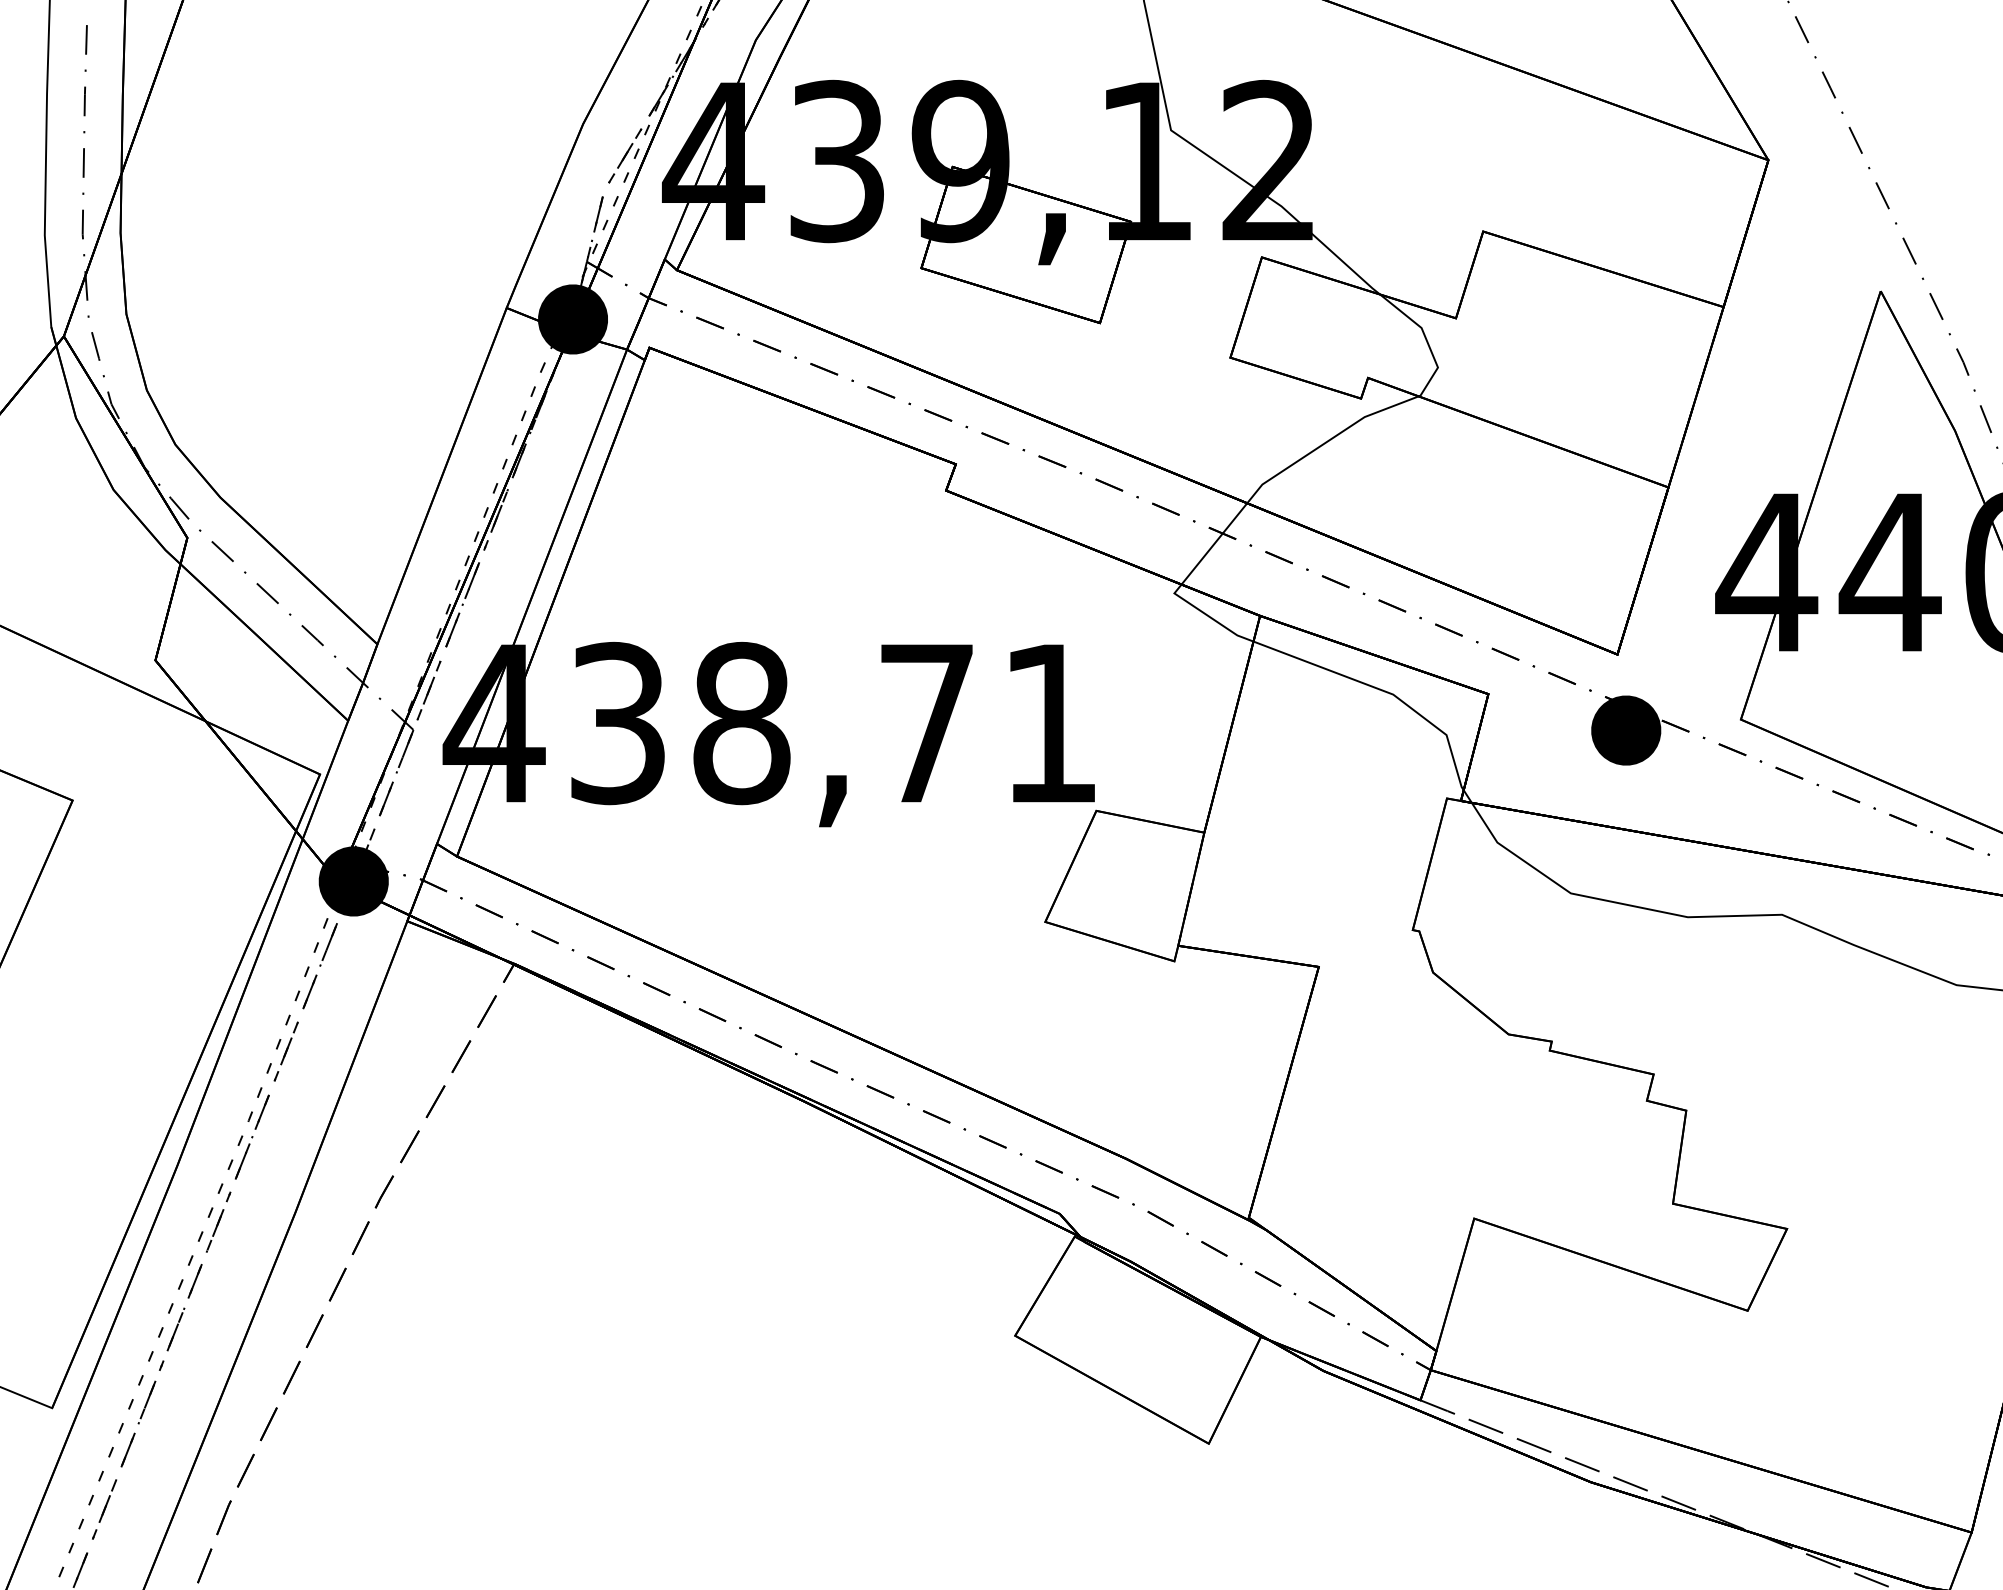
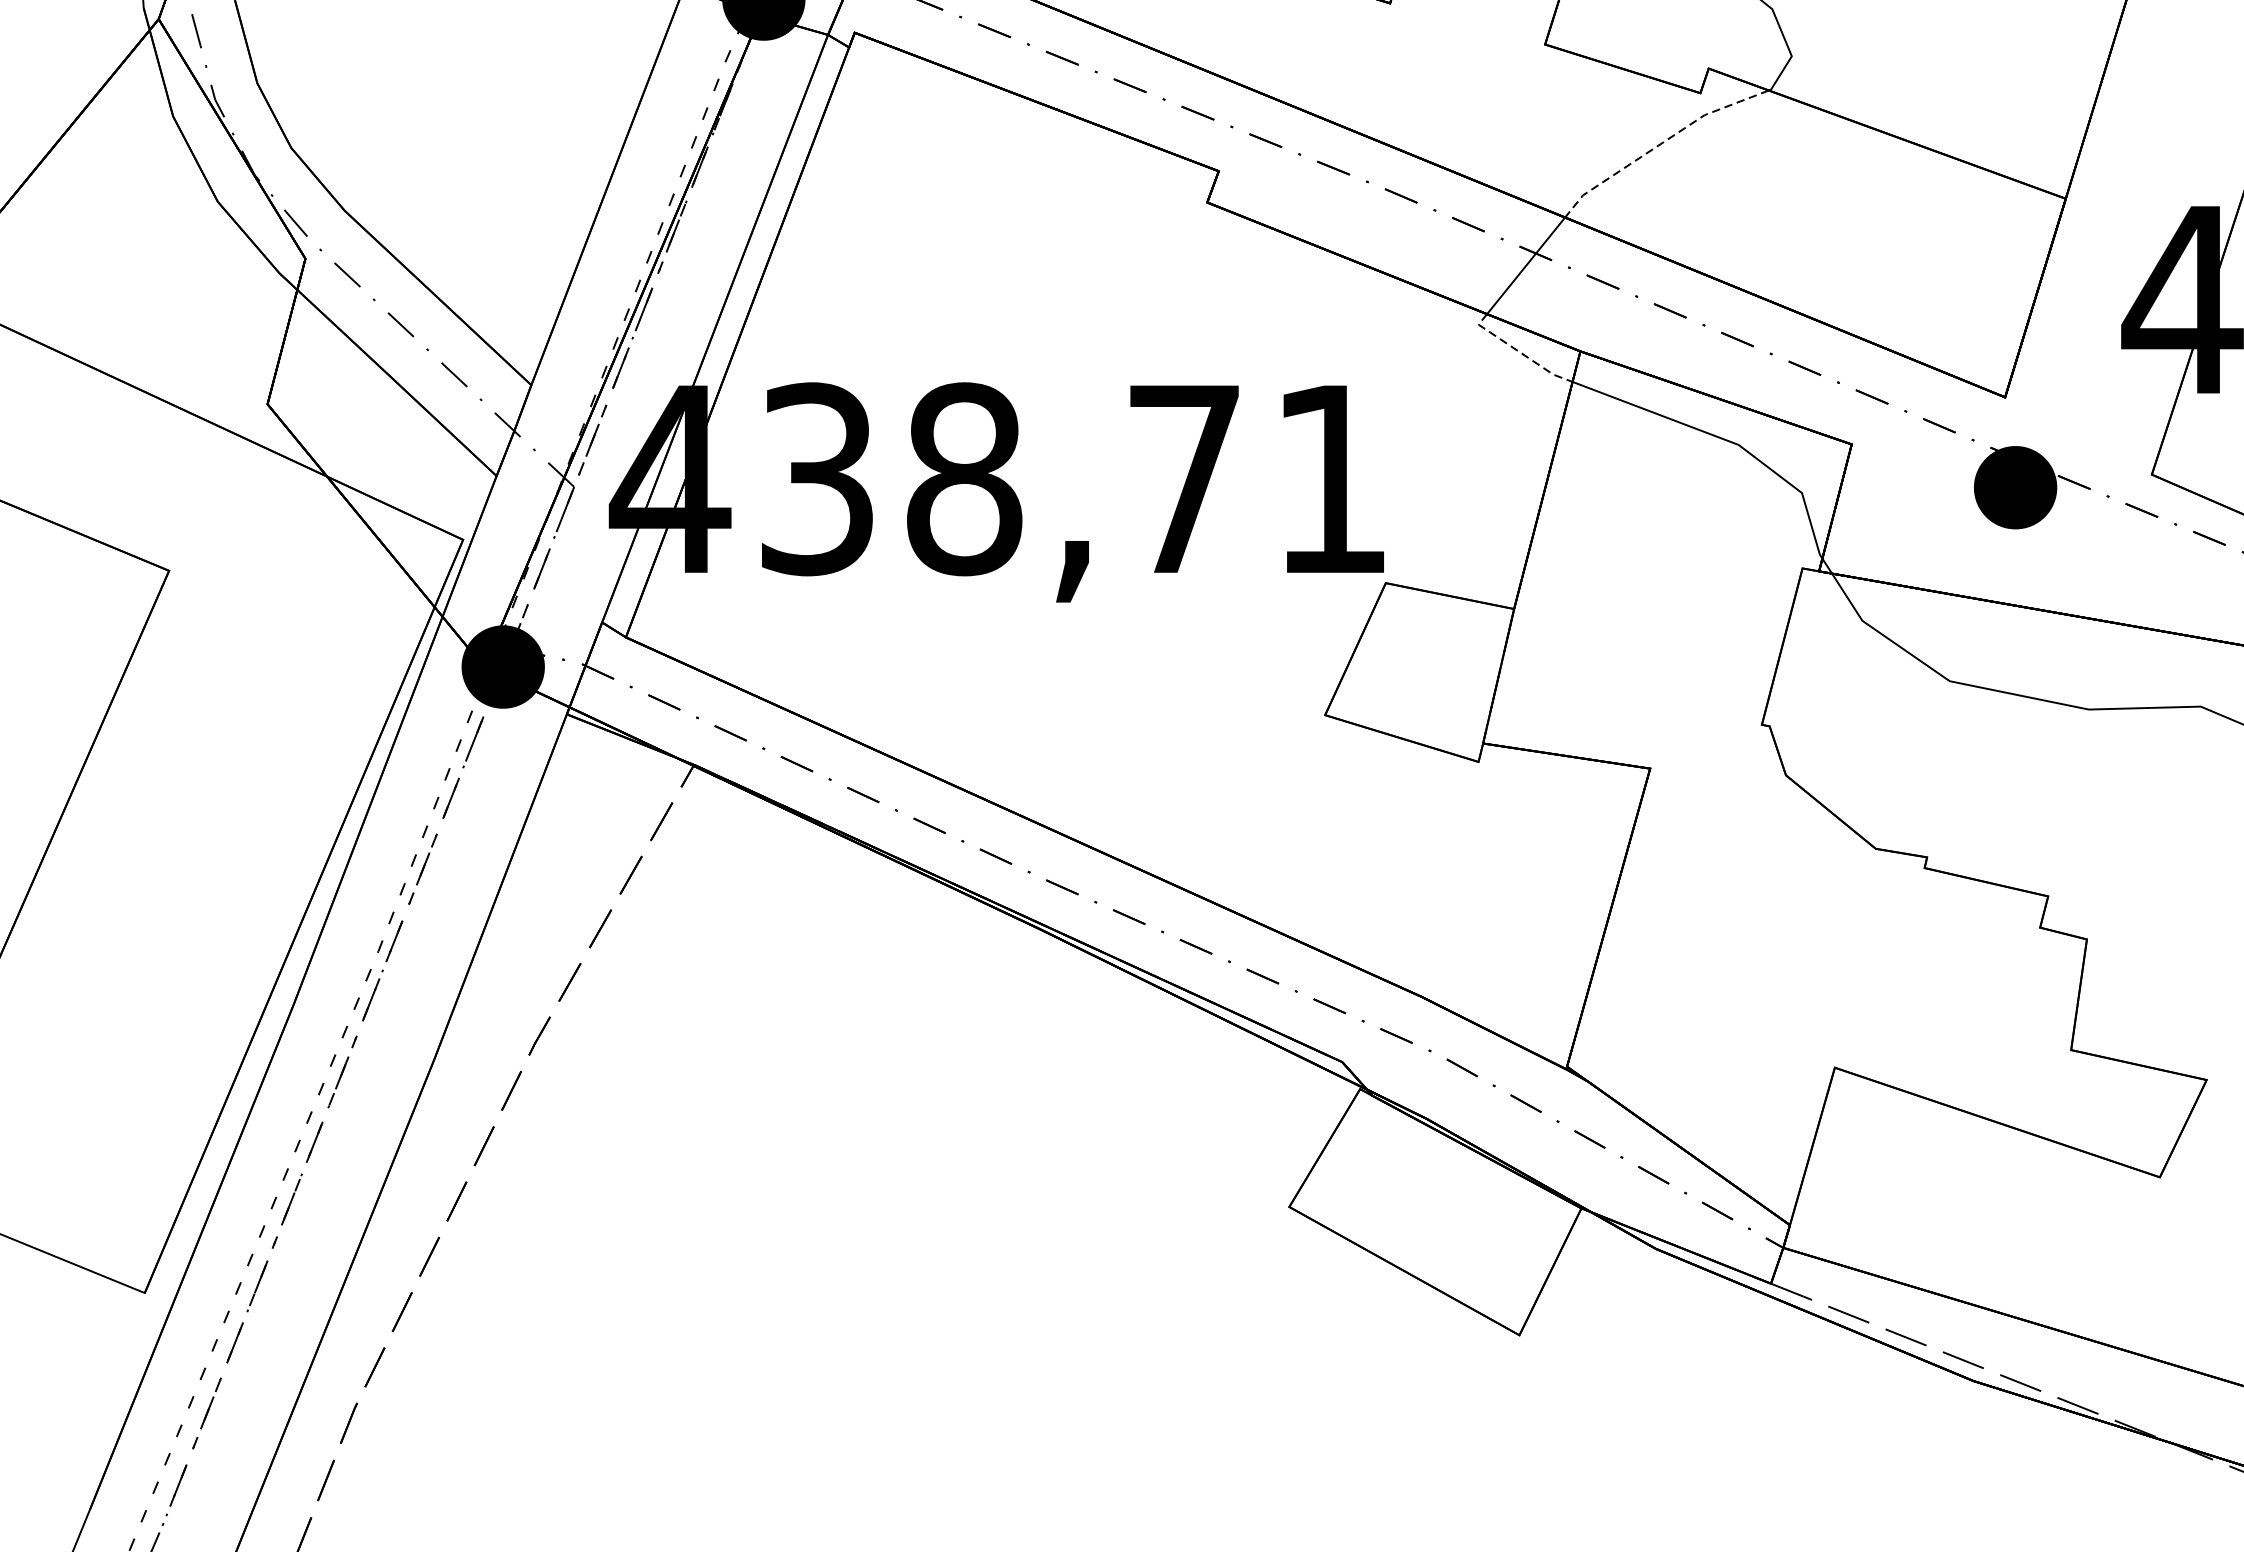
line: (1327, 441) -> (1660, 144), solid -> dashed
line: (1208, 616) -> (1519, 352), solid -> dashed

